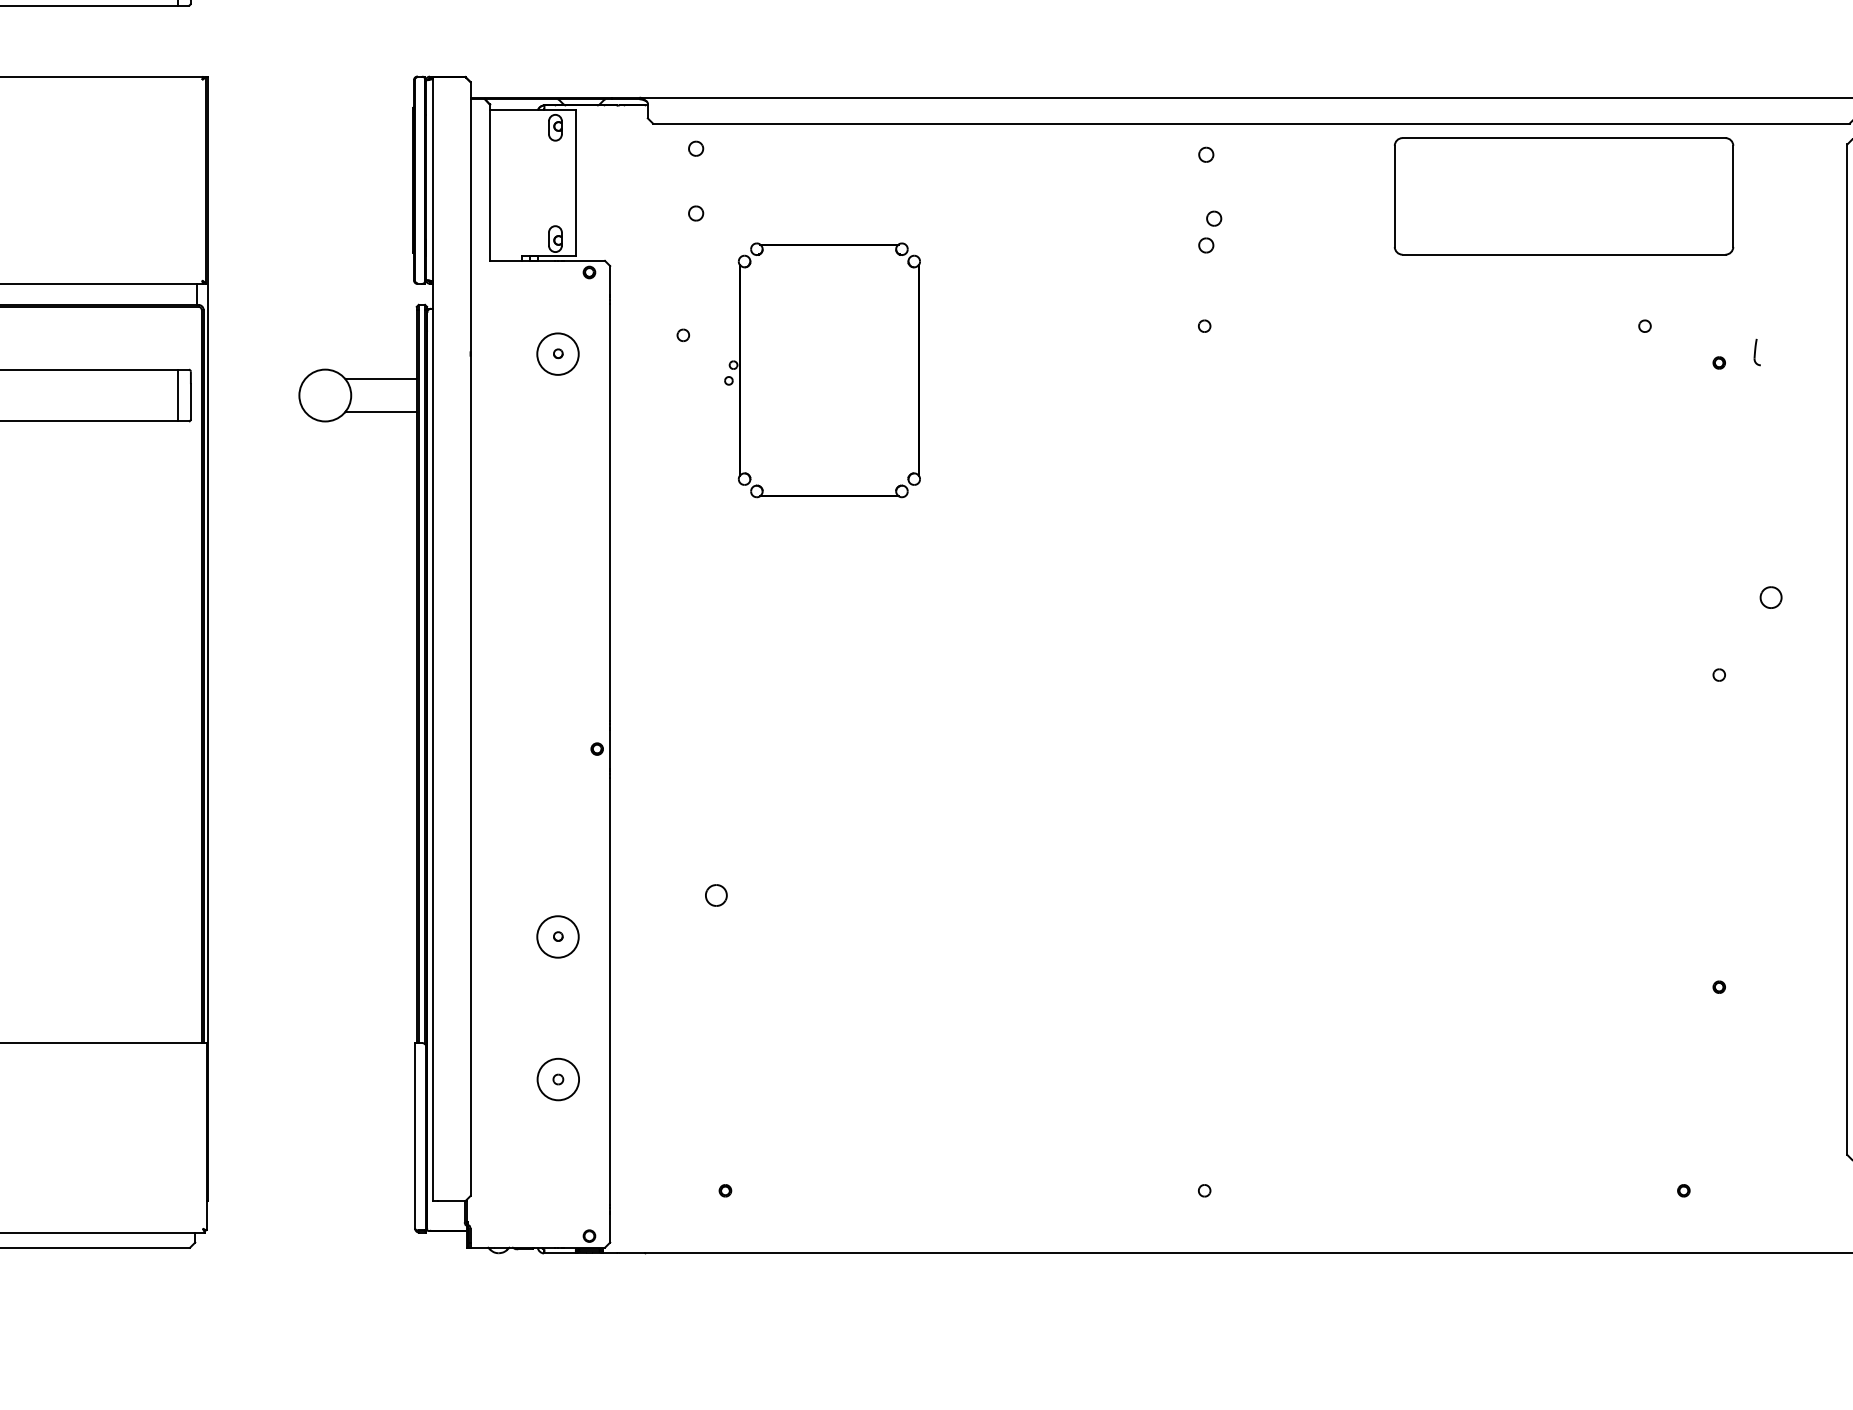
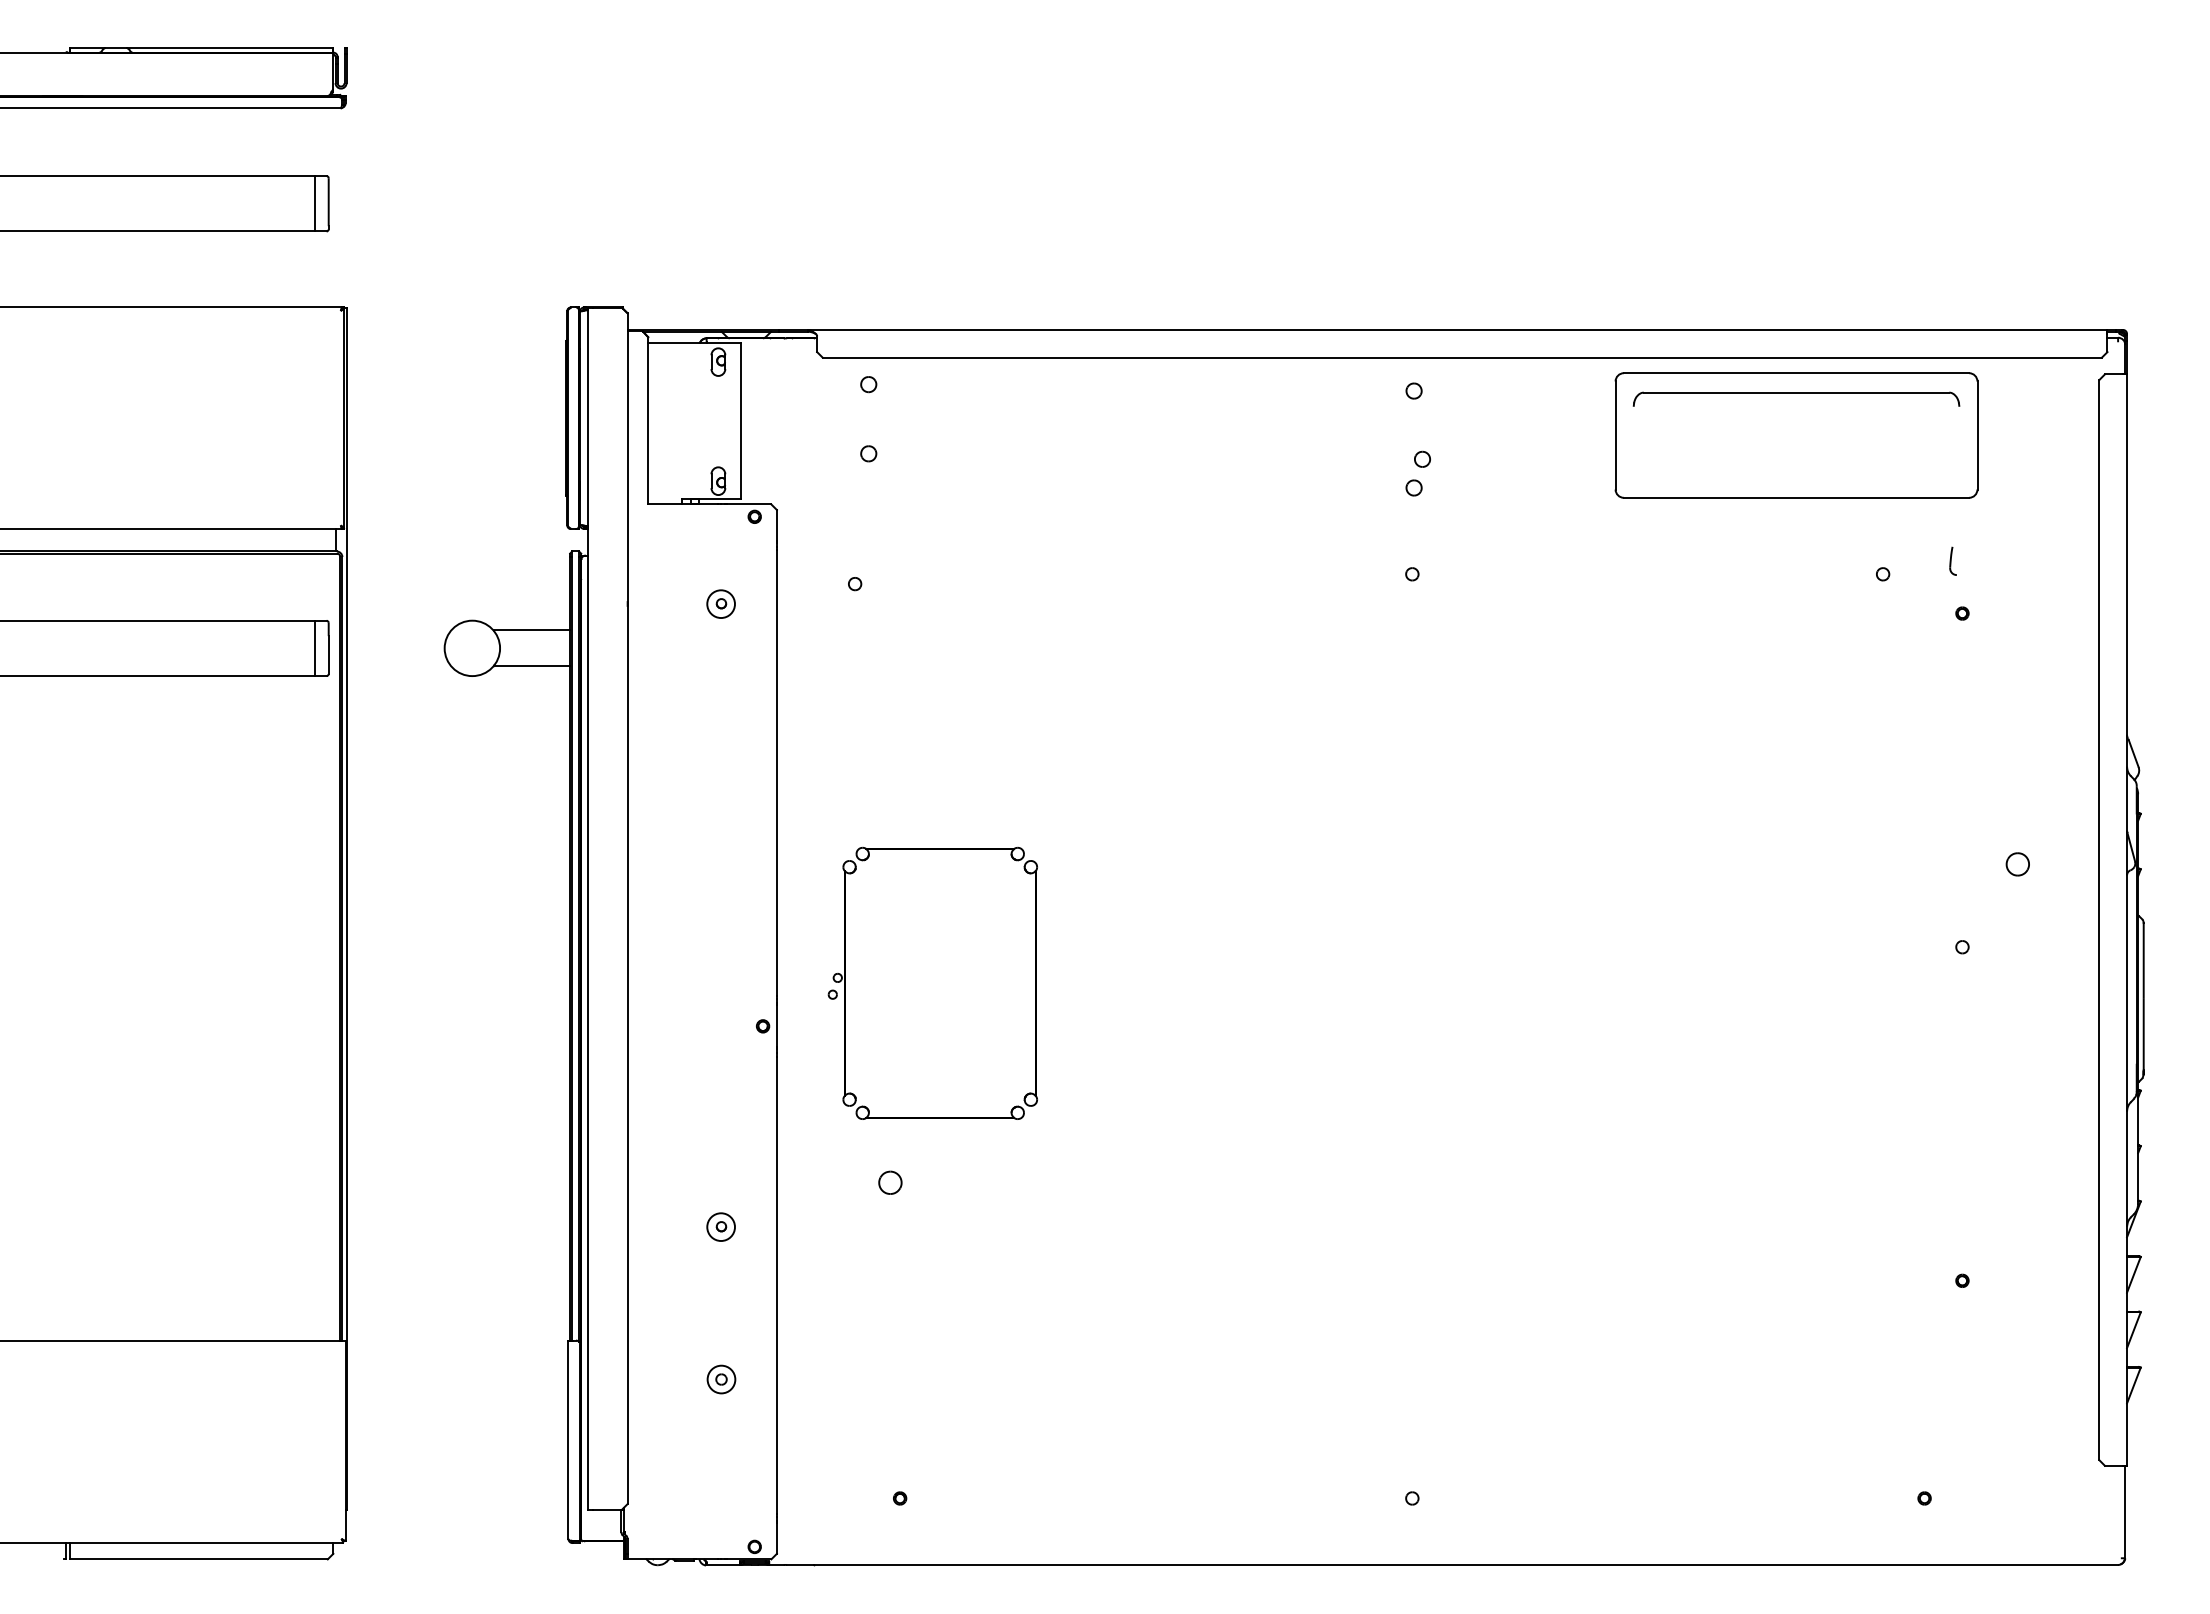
part: (1564, 161) -> (1796, 398), added
part: (1756, 351) -> (1952, 560), moved
circle: (557, 354) -> (720, 604), size x0.62
part: (740, 369) -> (845, 982), moved
circle: (557, 937) -> (720, 1227), size x0.62
circle: (558, 1079) -> (721, 1379), size x0.62

